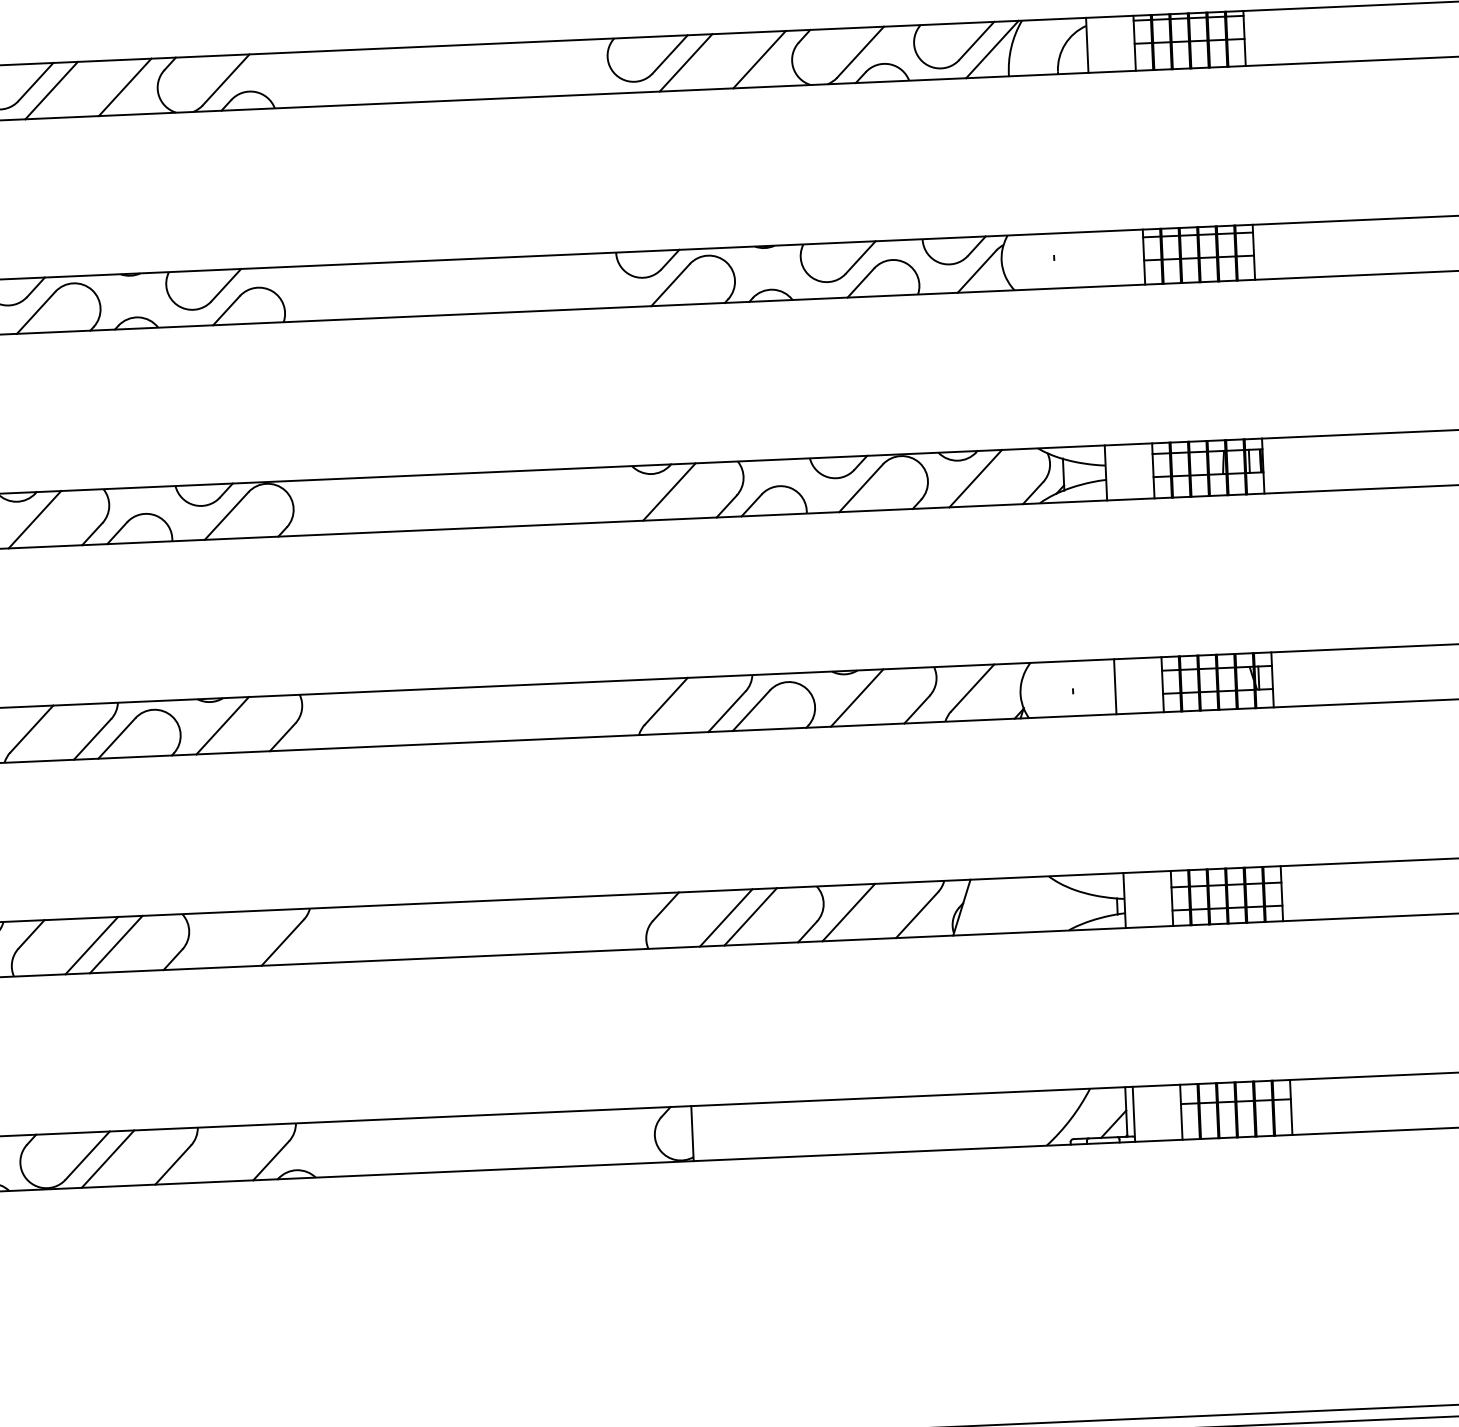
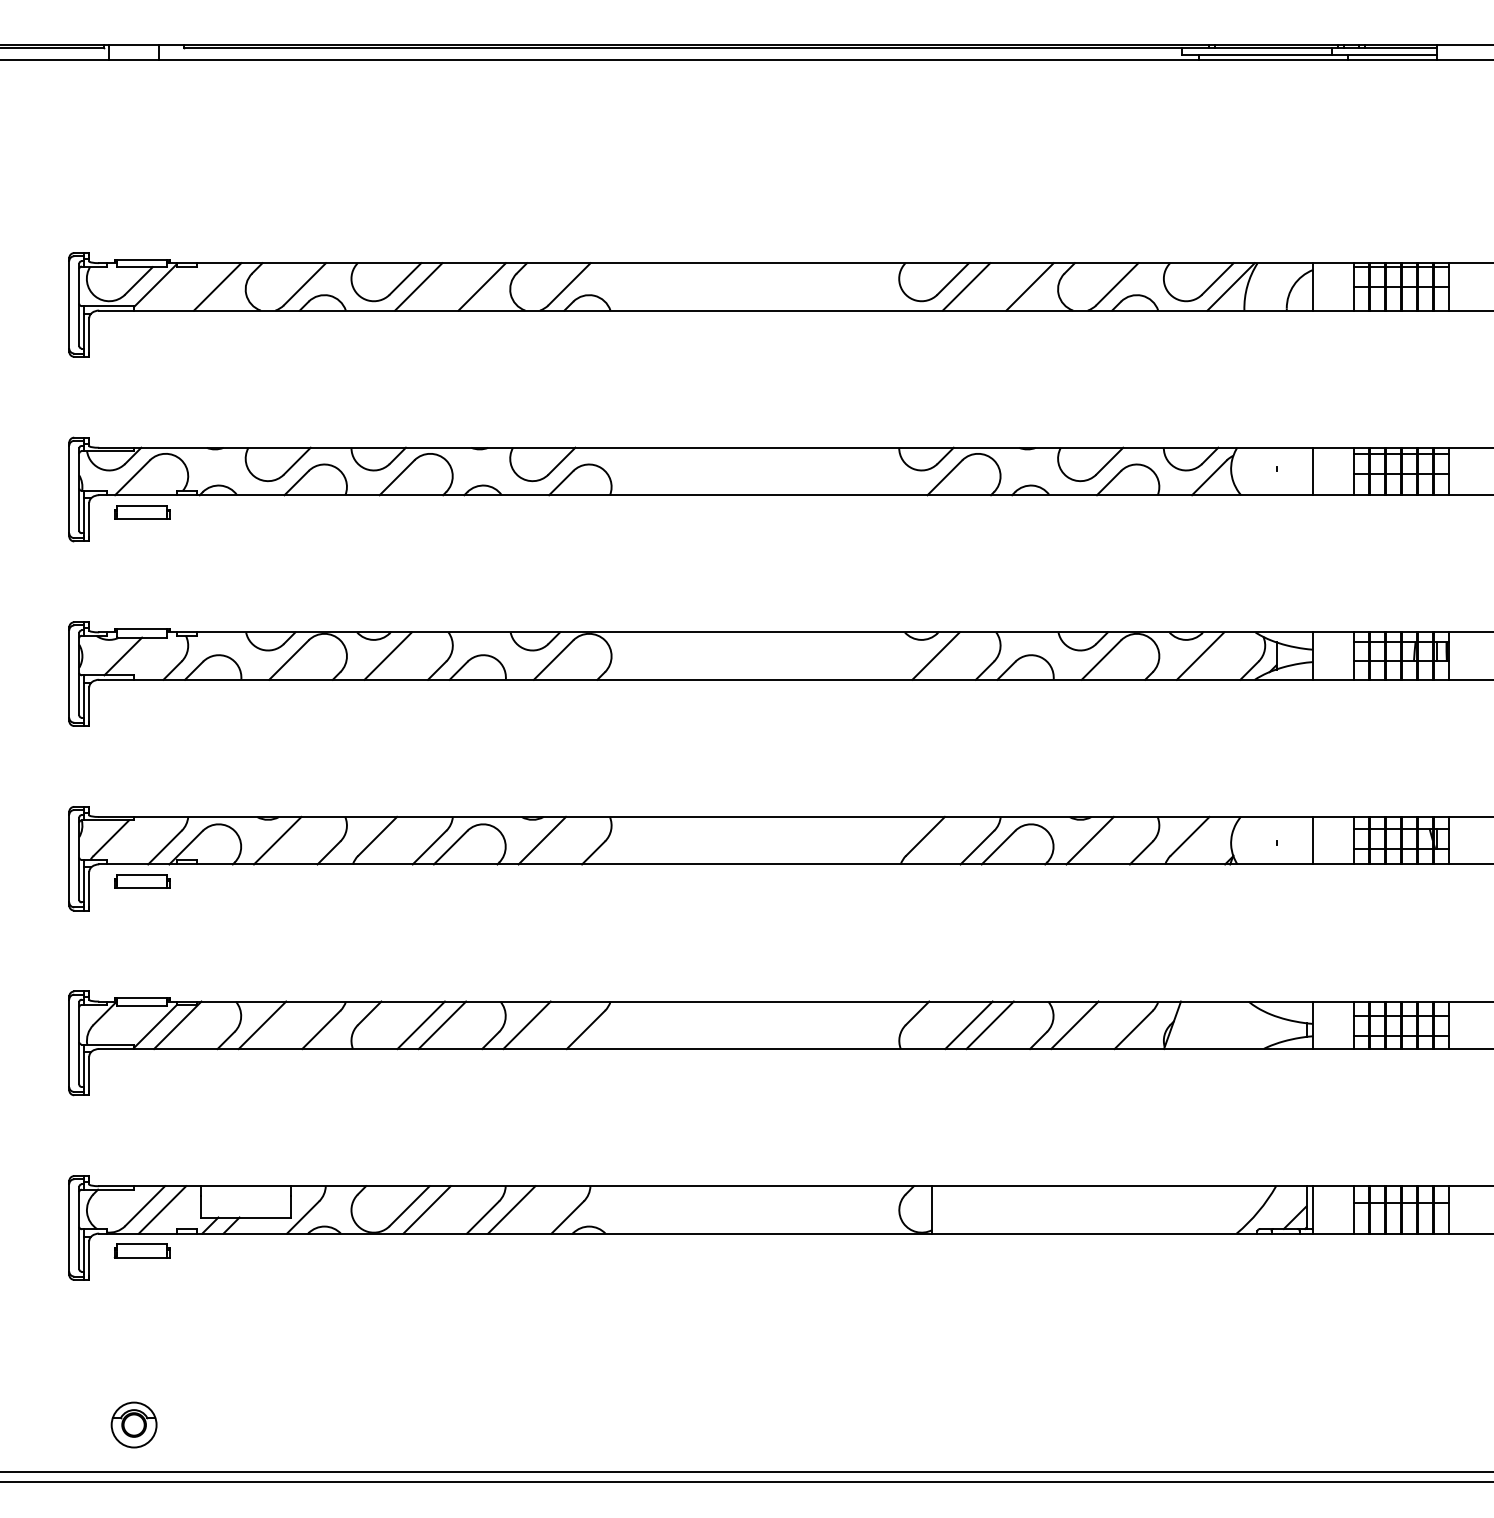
line: (1097, 259) -> (1313, 471), added
line: (213, 940) -> (526, 1025), added
line: (205, 1154) -> (511, 1209), added

